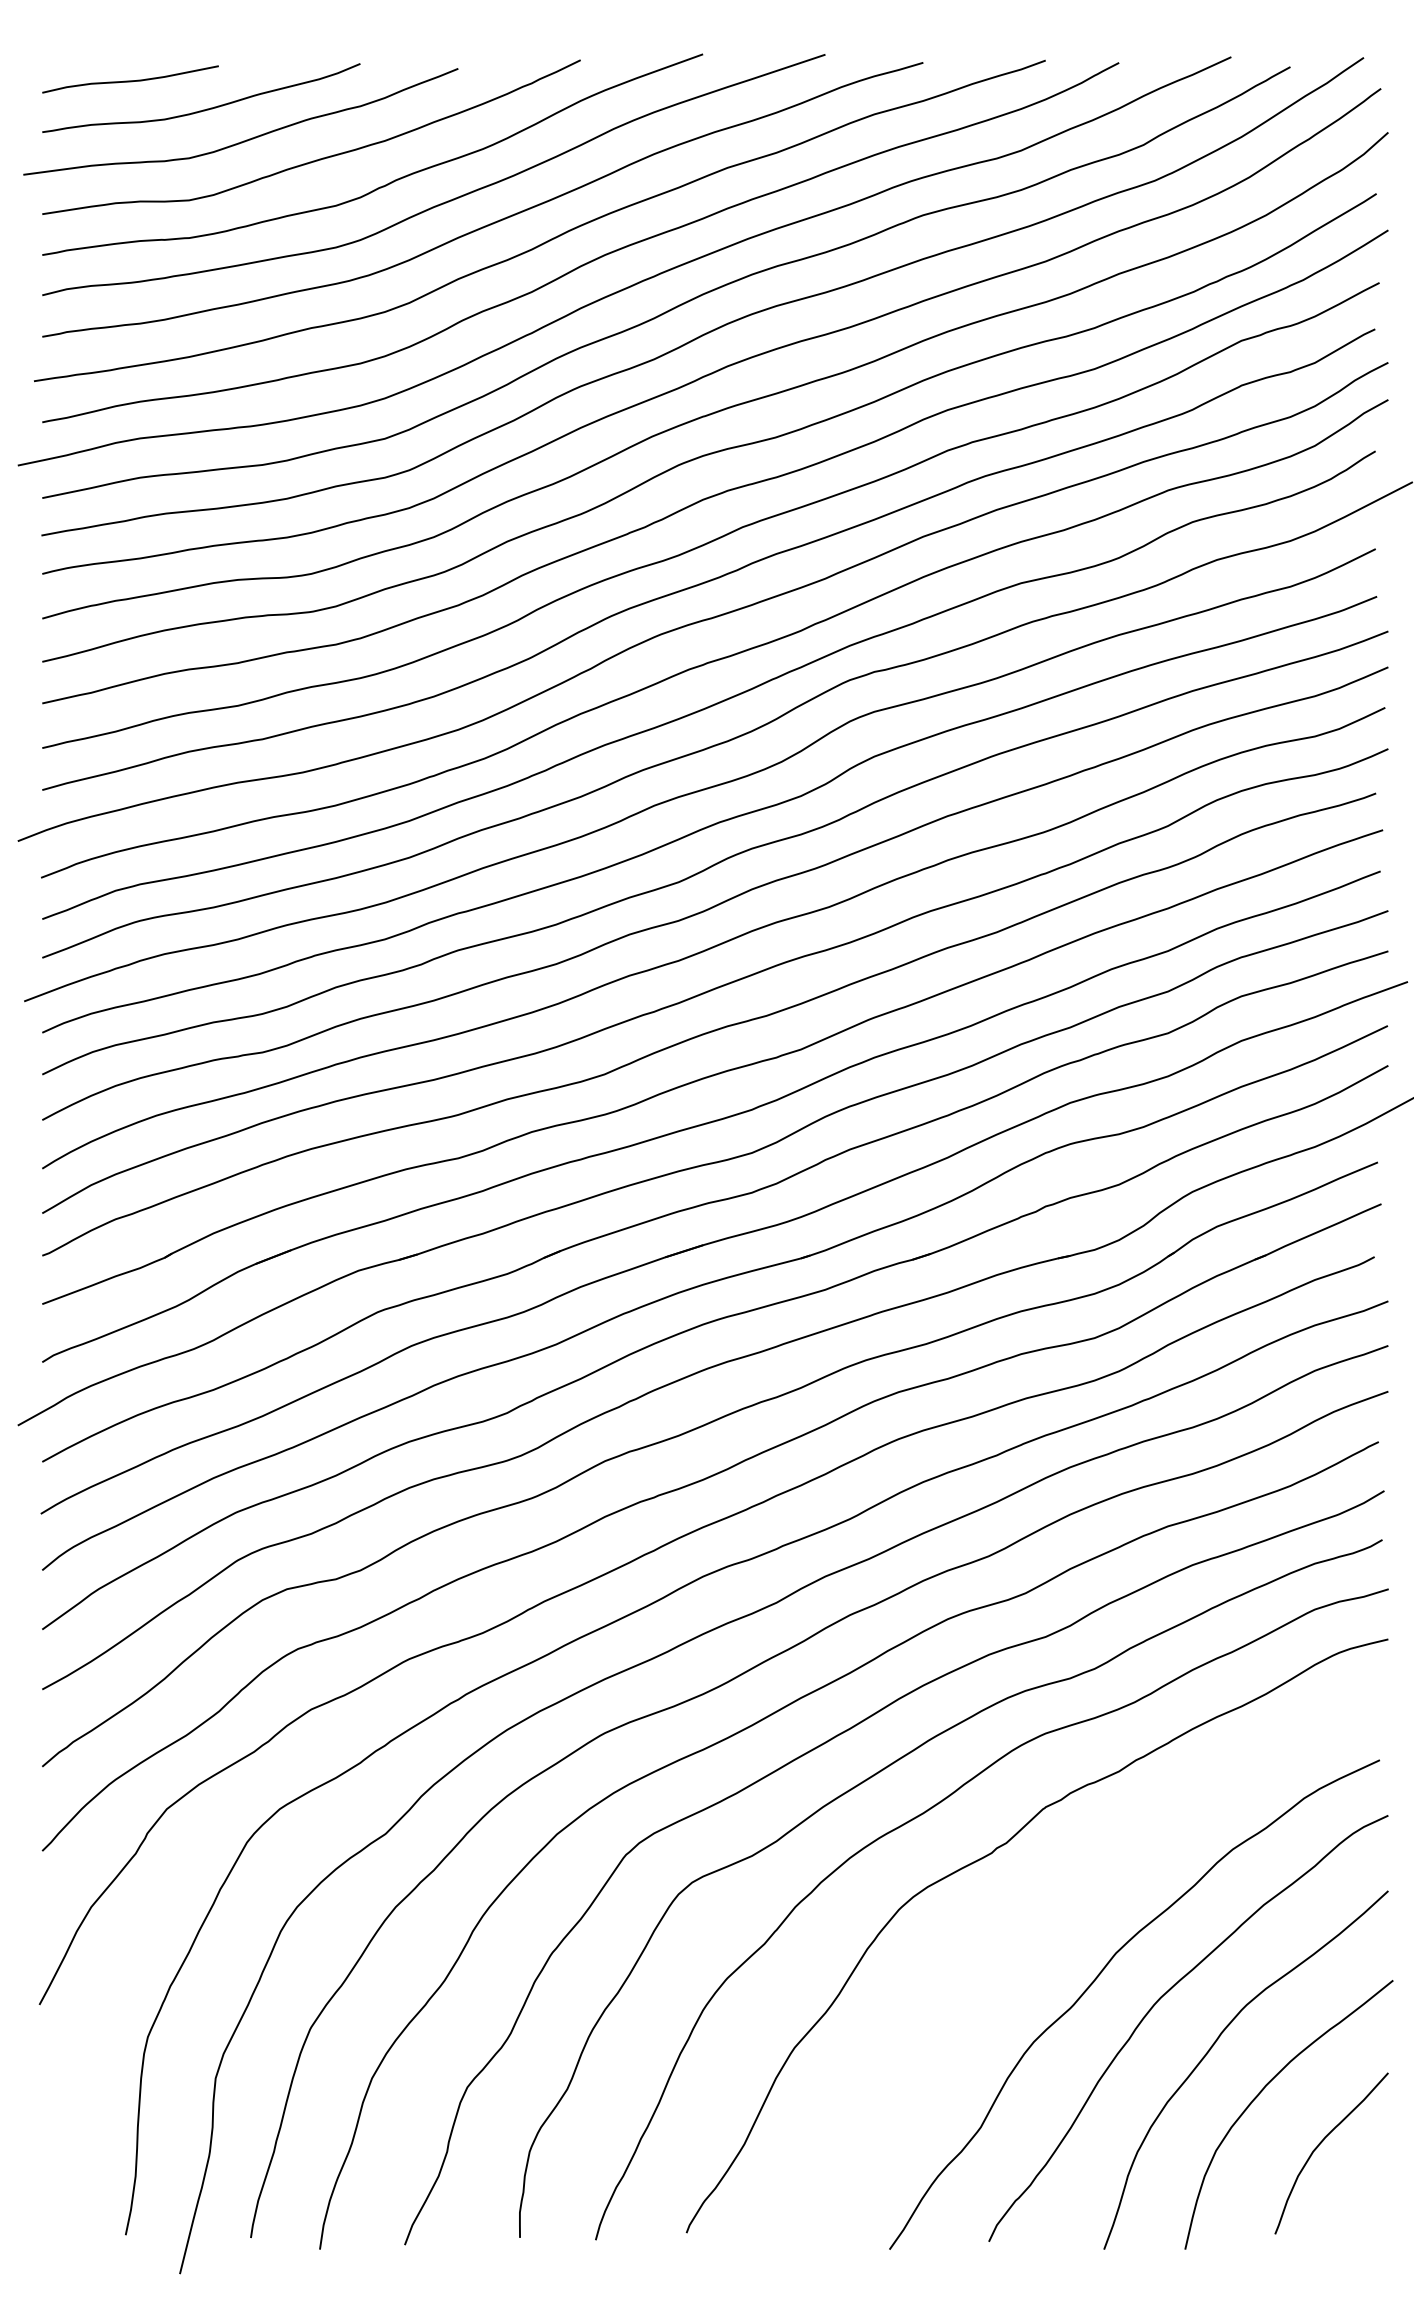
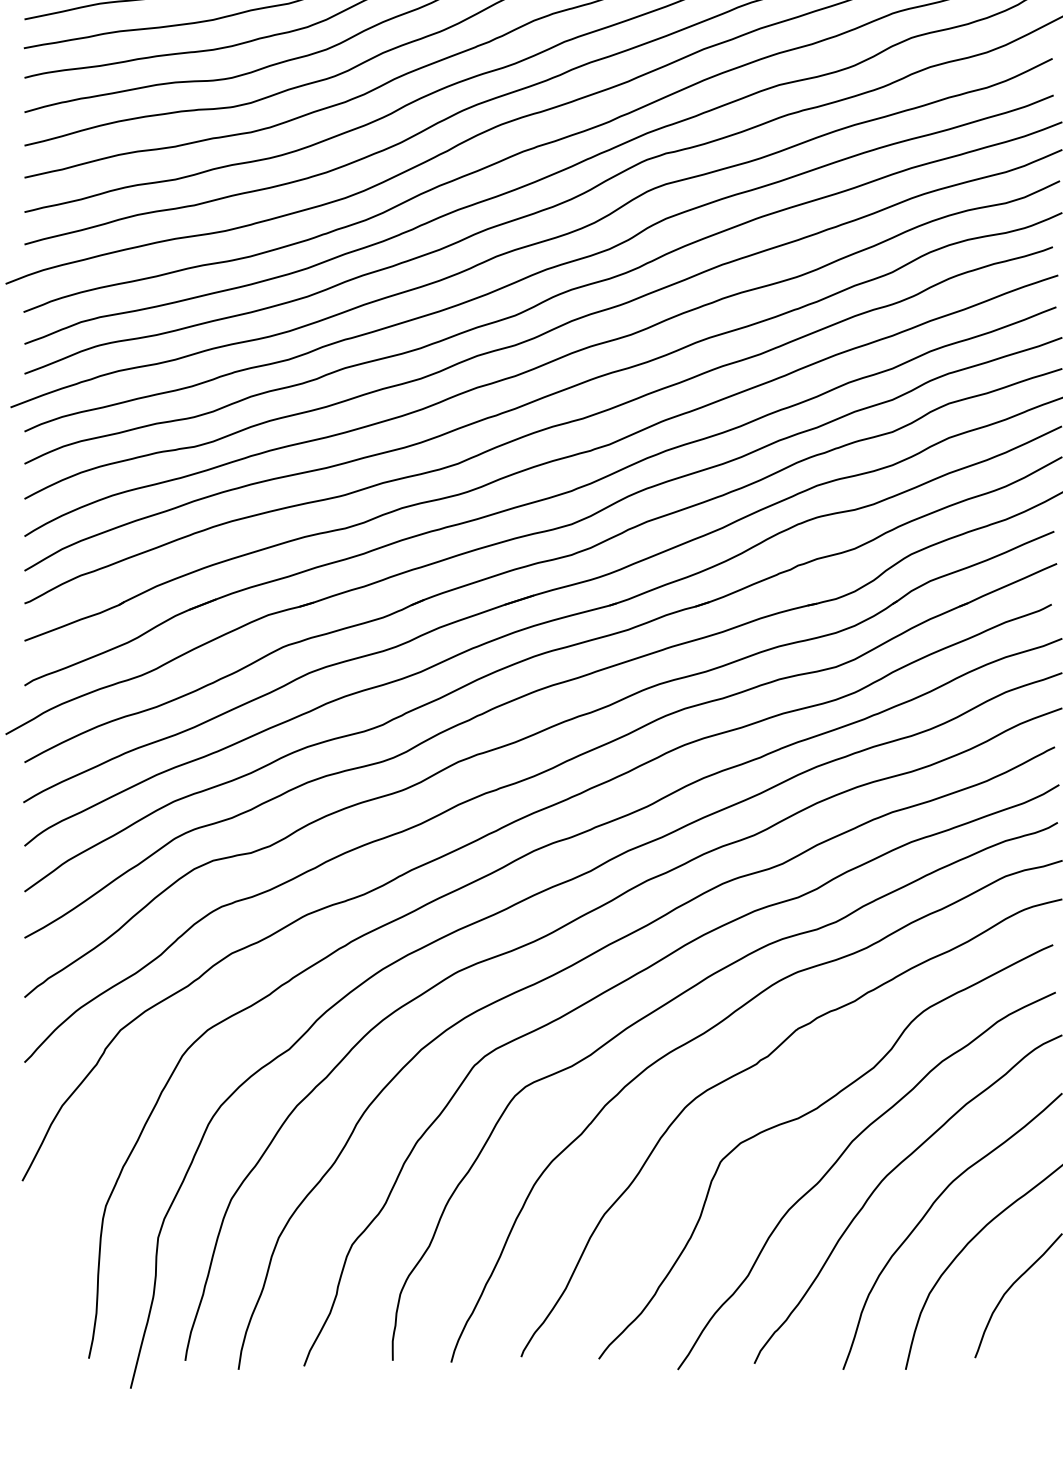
curve: (1057, 1918) -> (807, 1114), added

